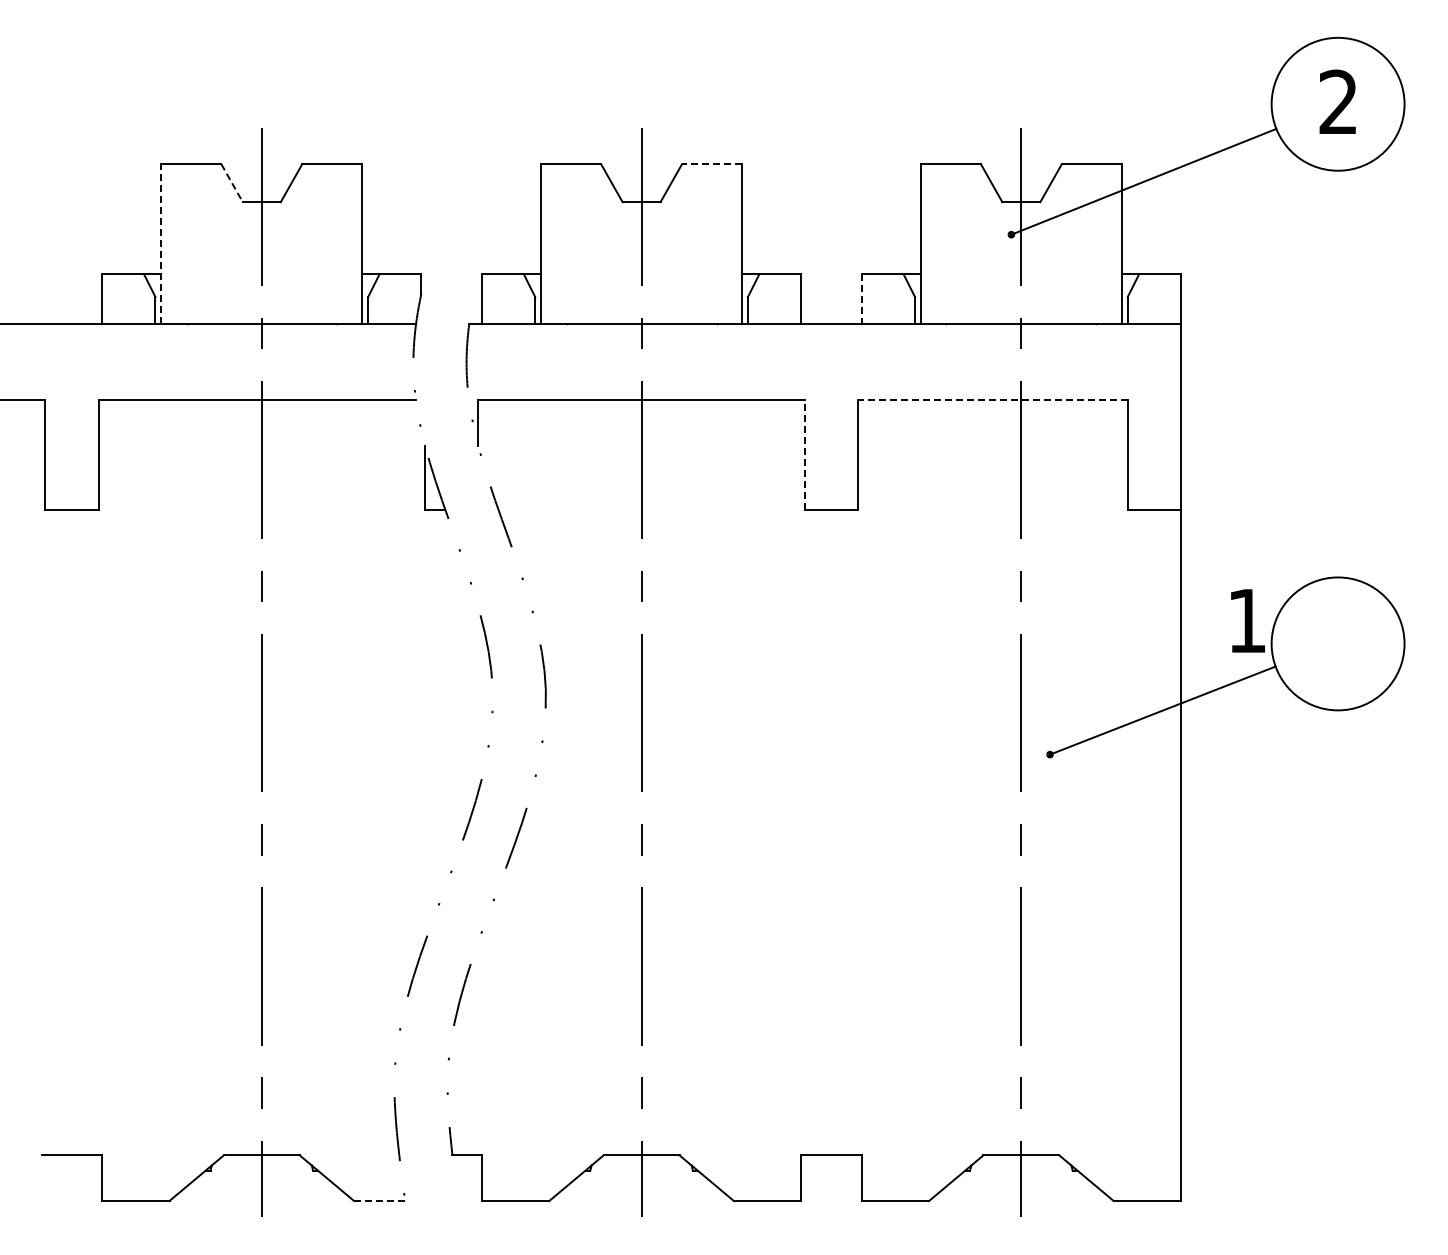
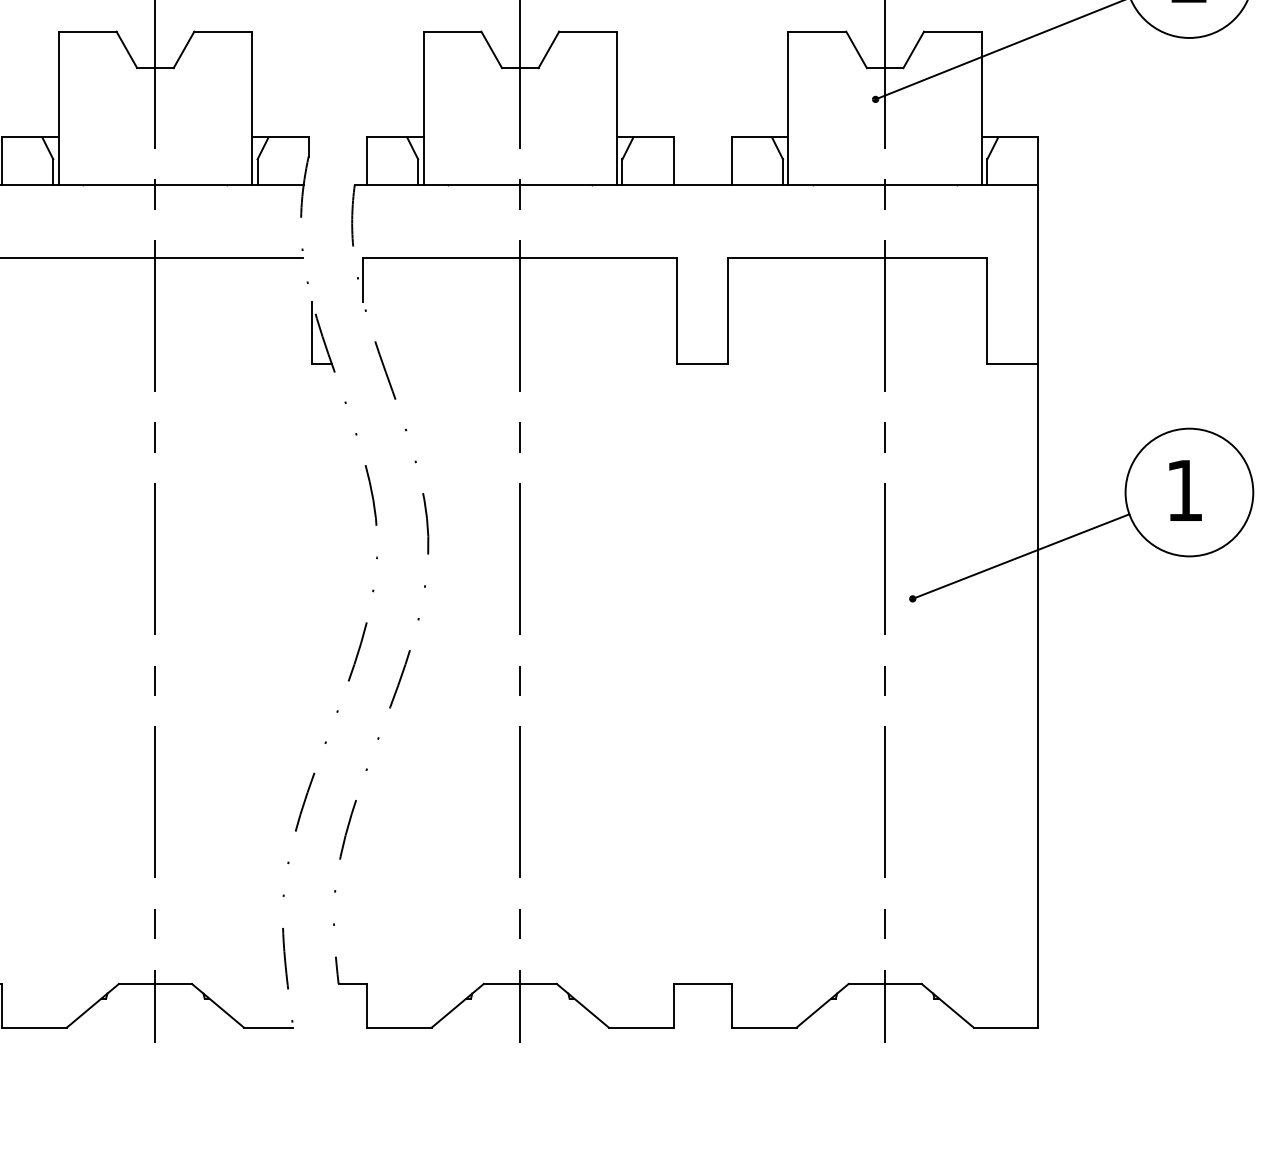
line: (711, 164) -> (587, 31), dashed -> solid
line: (232, 183) -> (127, 50), dashed -> solid
line: (161, 243) -> (59, 107), dashed -> solid
line: (861, 299) -> (731, 161), dashed -> solid
line: (992, 399) -> (857, 257), dashed -> solid
line: (804, 454) -> (676, 310), dashed -> solid
text: (1247, 620) -> (1185, 490), moved
line: (379, 1200) -> (268, 1027), dashed -> solid

